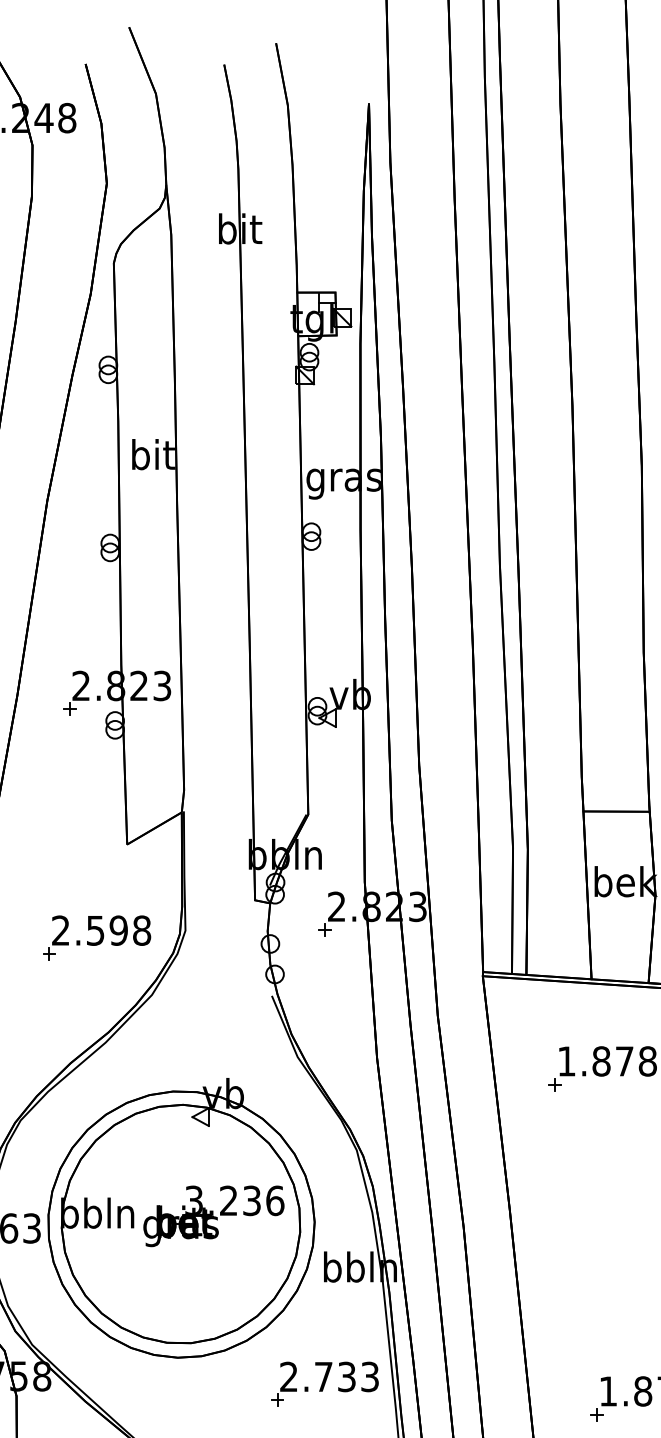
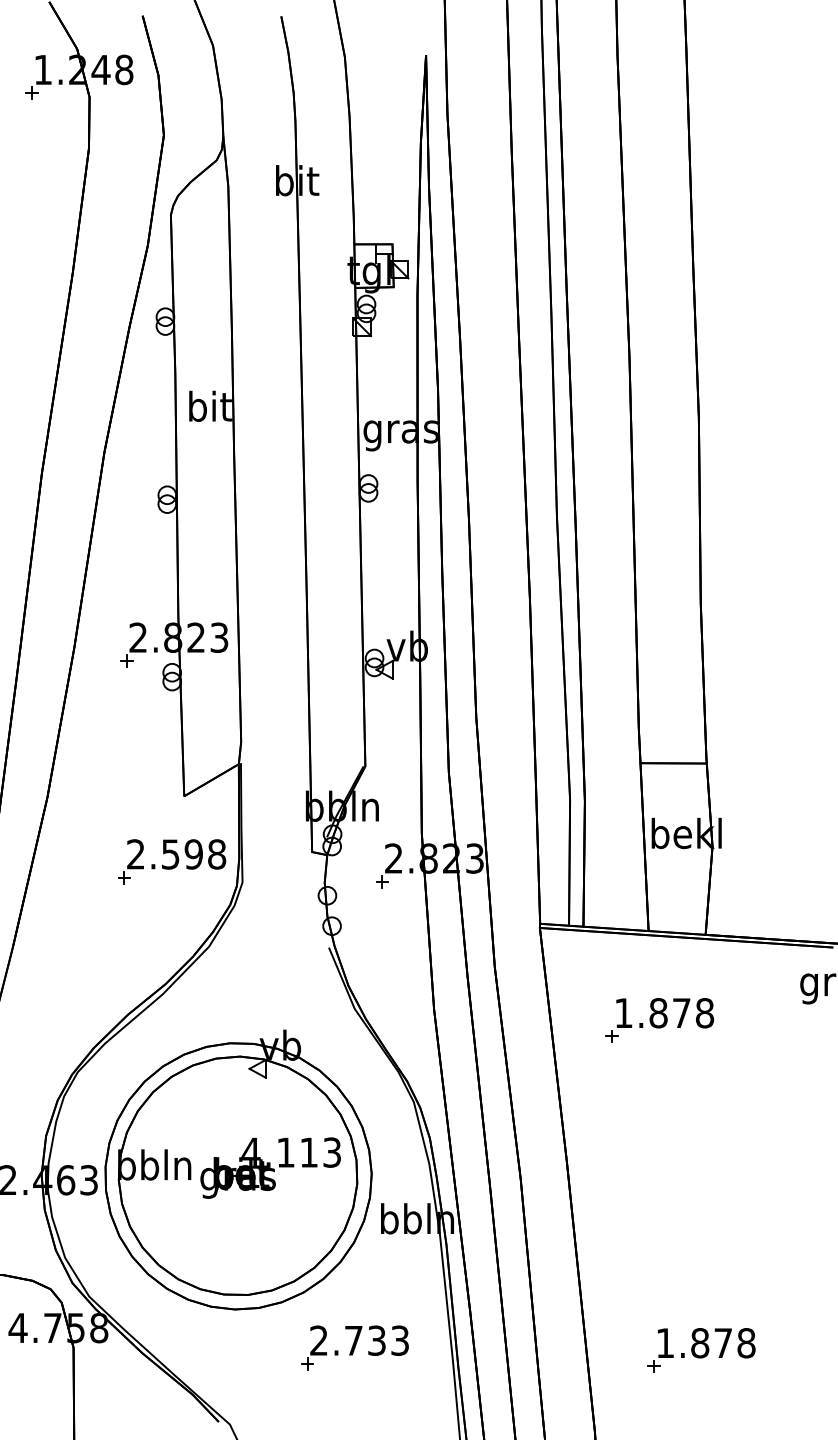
part: (97, 937) -> (172, 861), moved
text: (234, 1200) -> (291, 1152), 3.236 -> 4.113
part: (324, 1383) -> (354, 1347), moved

